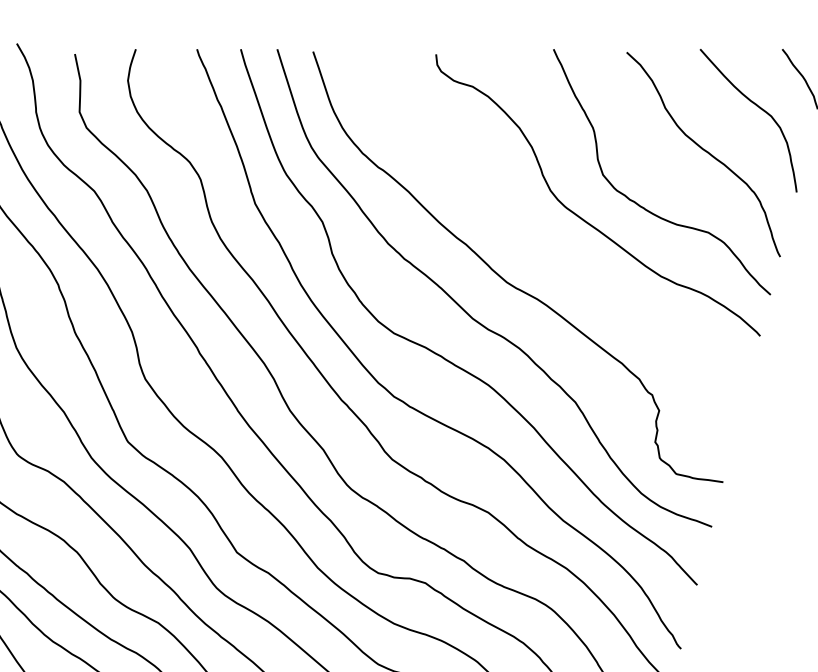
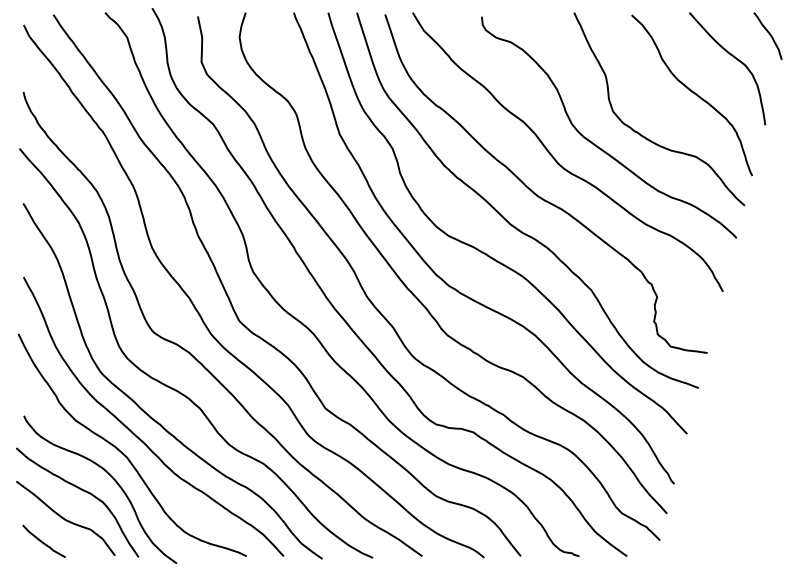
curve: (531, 236) -> (556, 159), added

